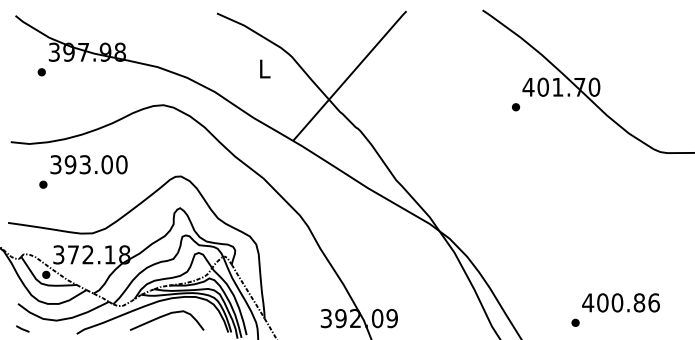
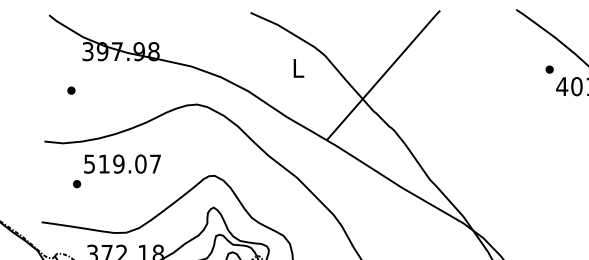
part: (41, 72) -> (71, 90), moved
part: (516, 107) -> (550, 69), moved
text: (89, 164) -> (123, 163), 393.00 -> 519.07

